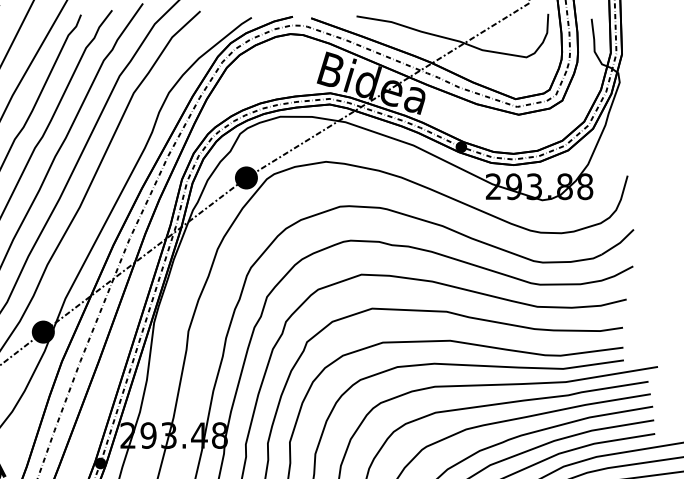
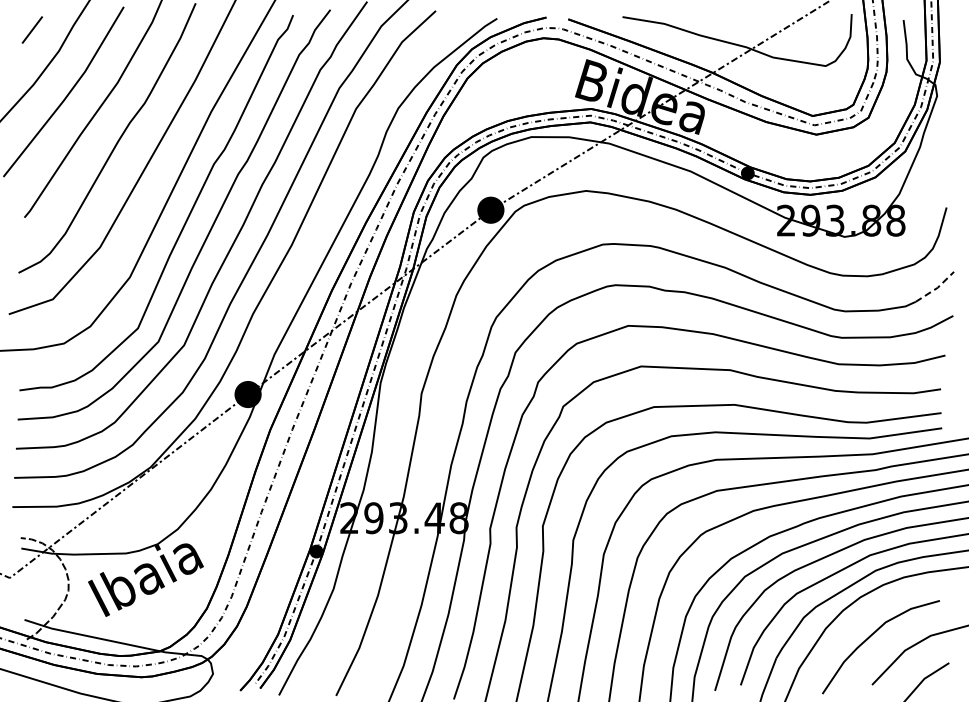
line: (619, 243) -> (936, 288), solid -> dashed

